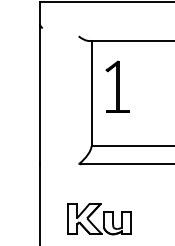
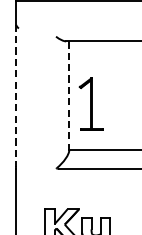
part: (117, 86) -> (90, 103), moved
line: (40, 93) -> (16, 95), solid -> dashed
line: (91, 93) -> (69, 95), solid -> dashed

